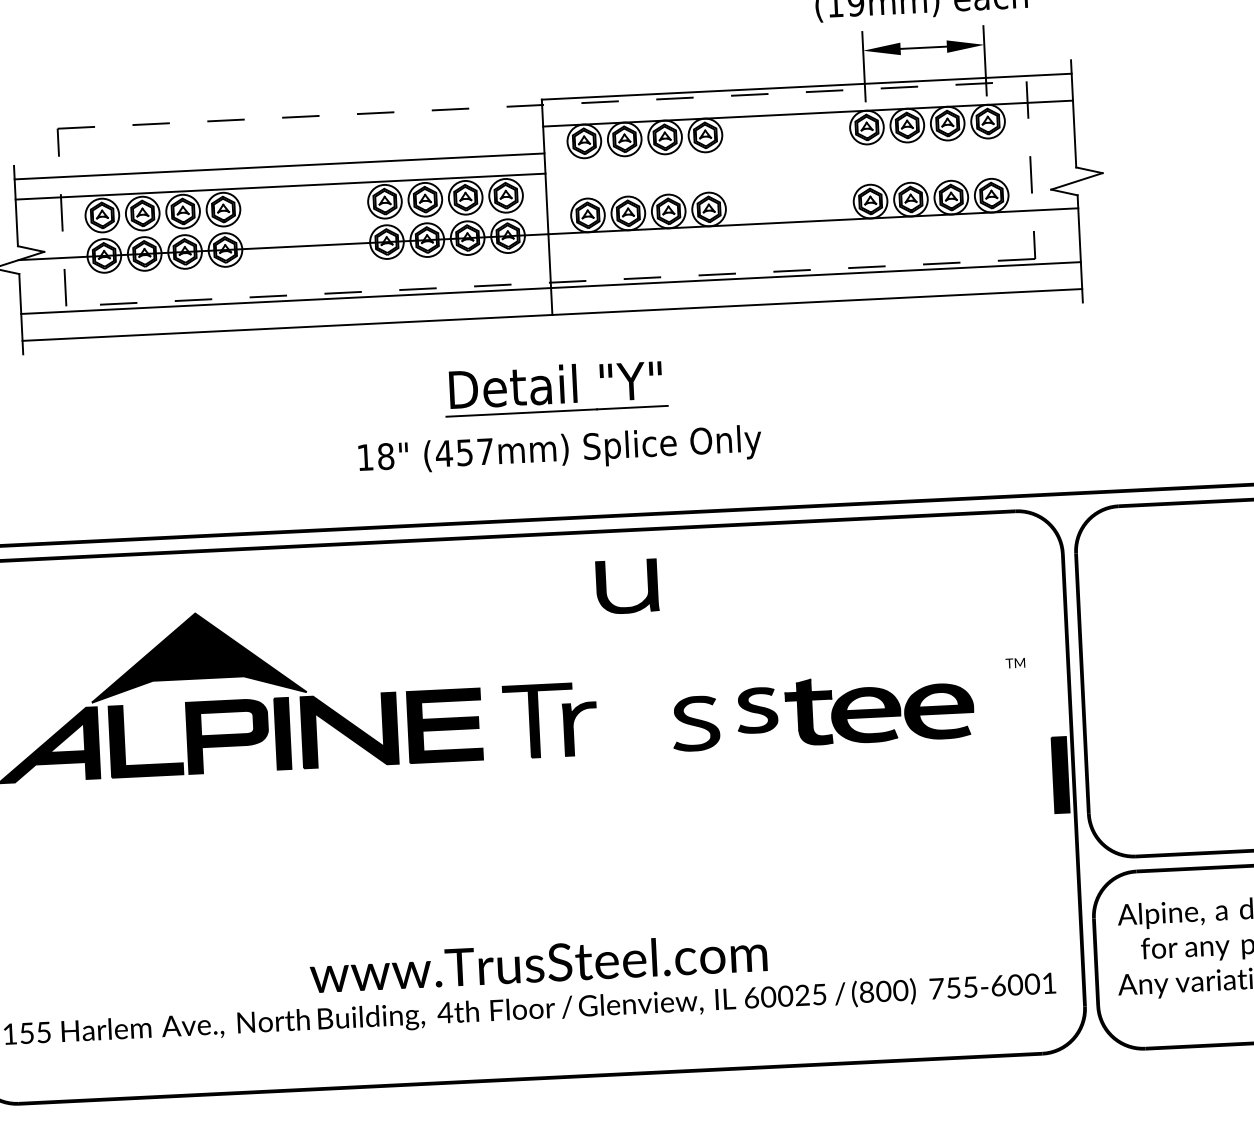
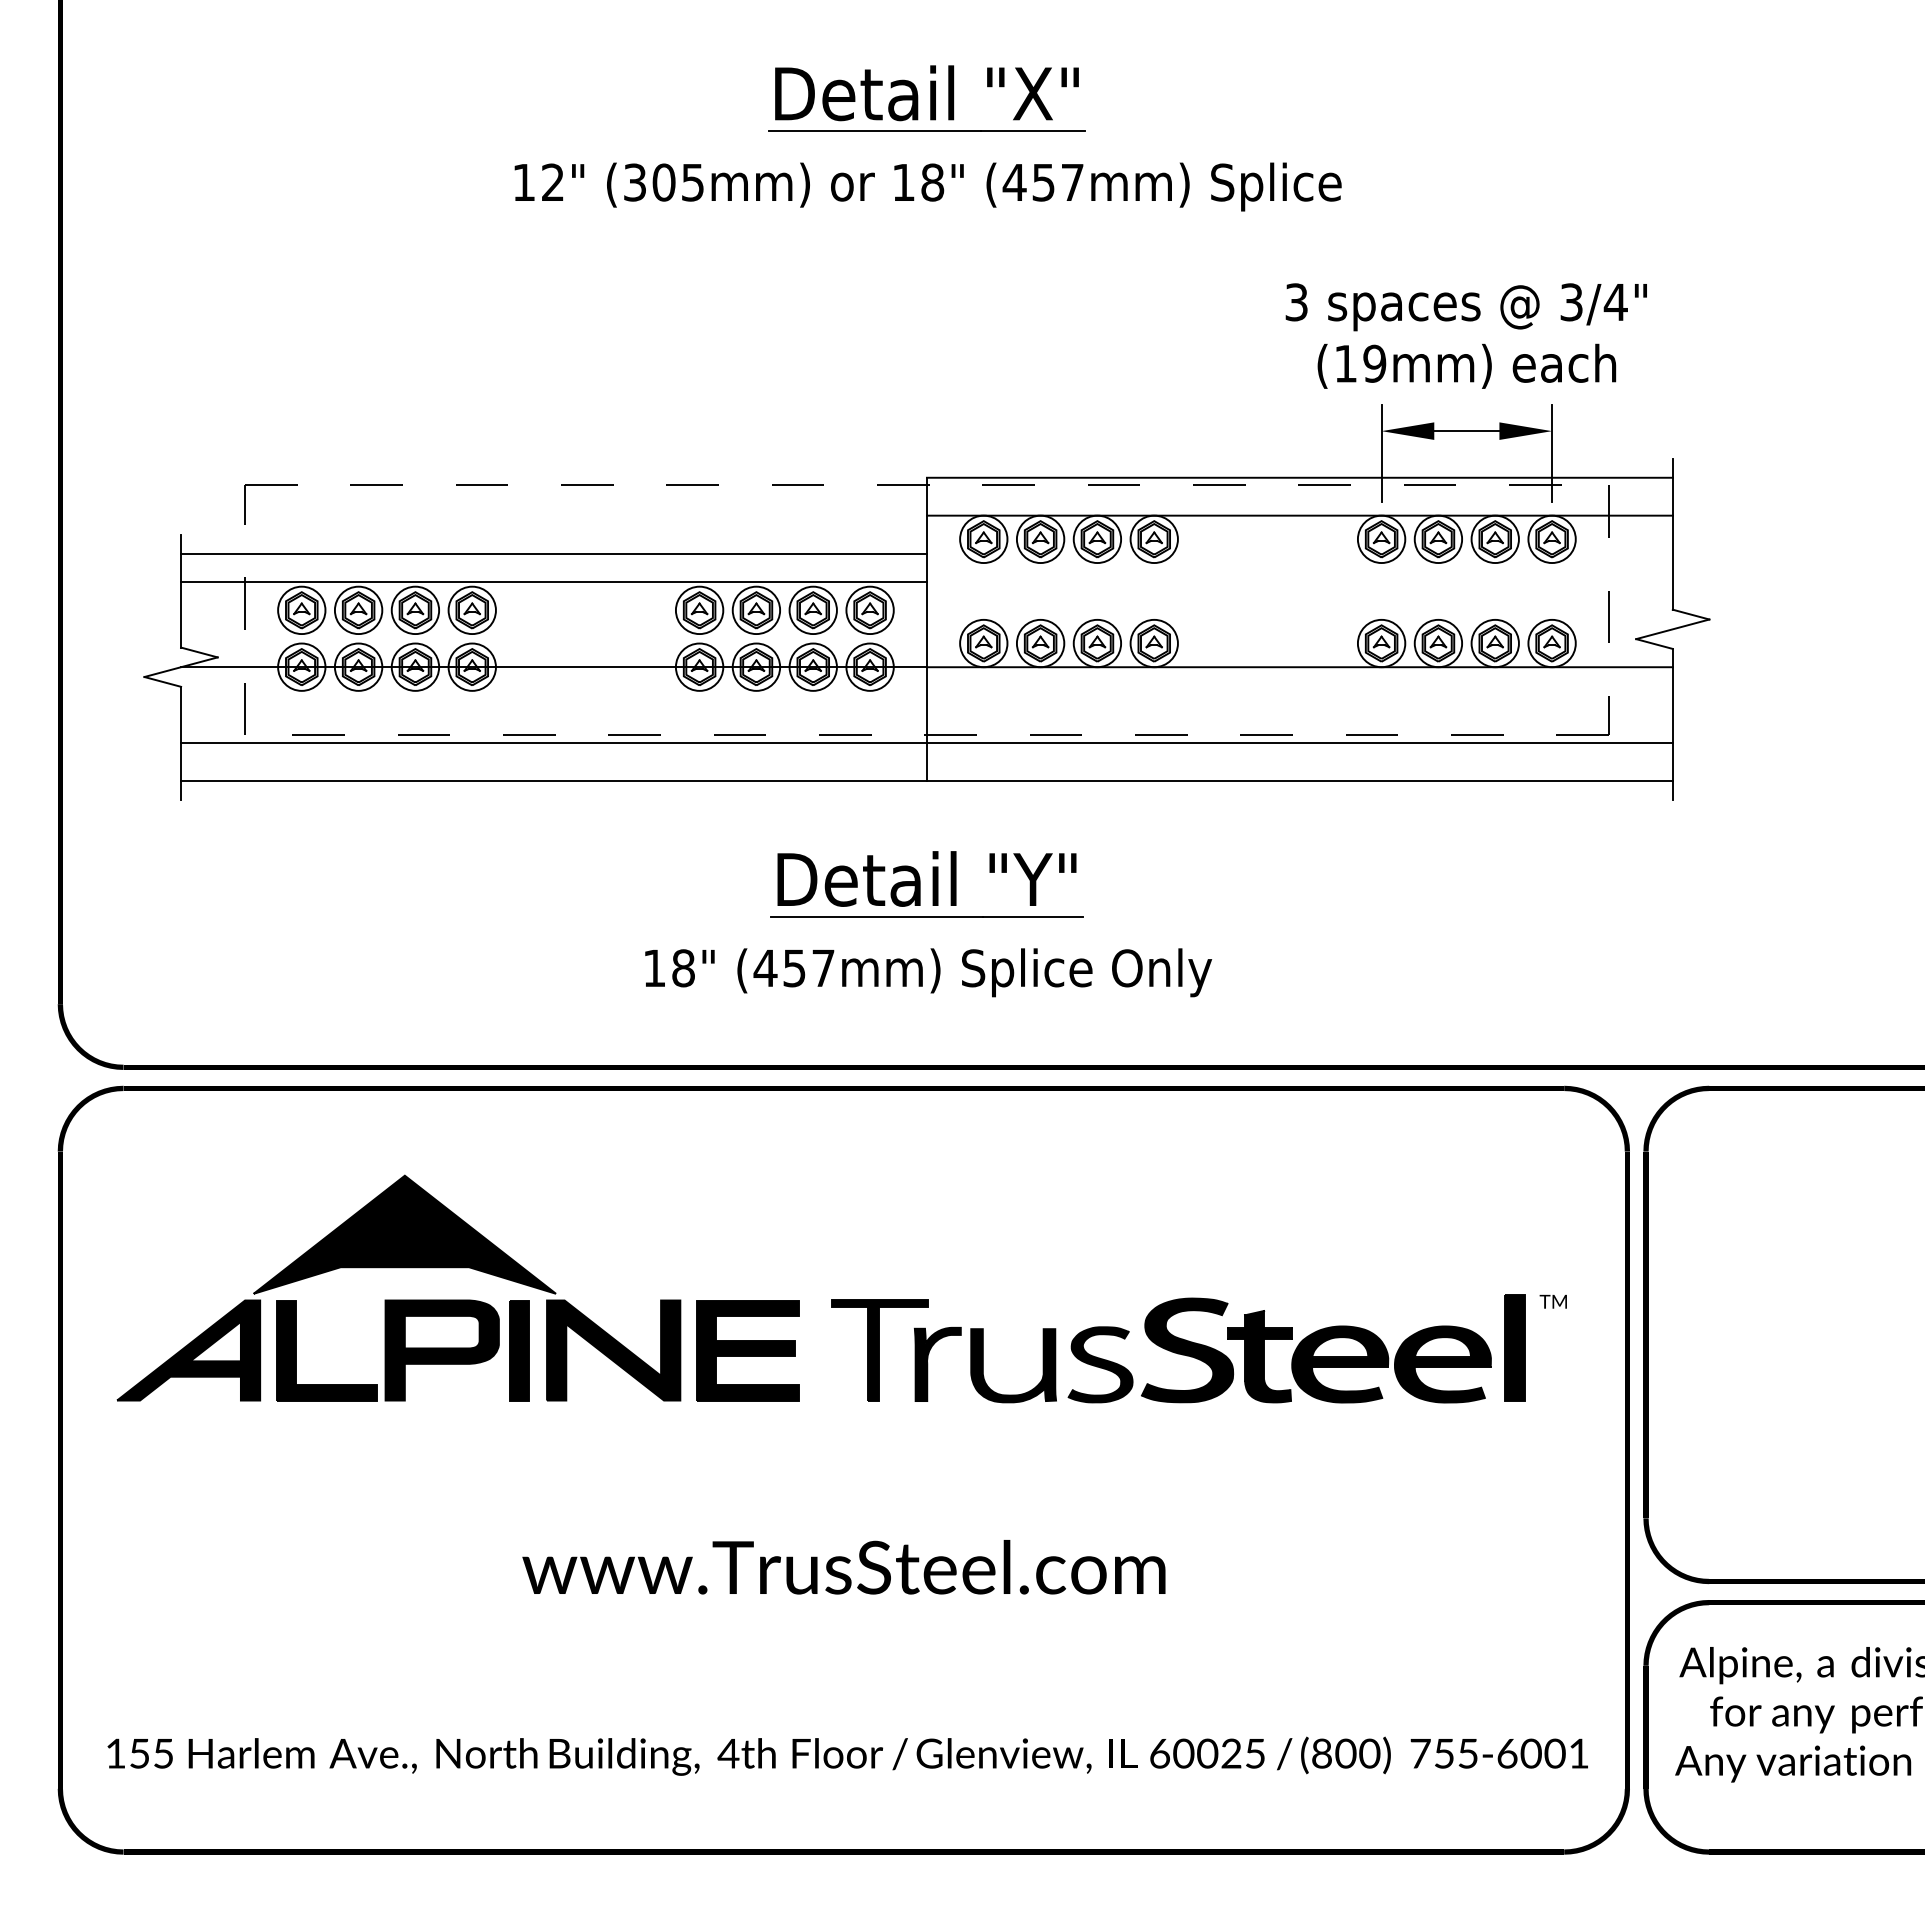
part: (647, 585) -> (1042, 1365), moved
part: (757, 710) -> (1187, 1350), size x1.67
part: (1060, 774) -> (1514, 1347), moved
text: (538, 963) -> (843, 1567), moved

